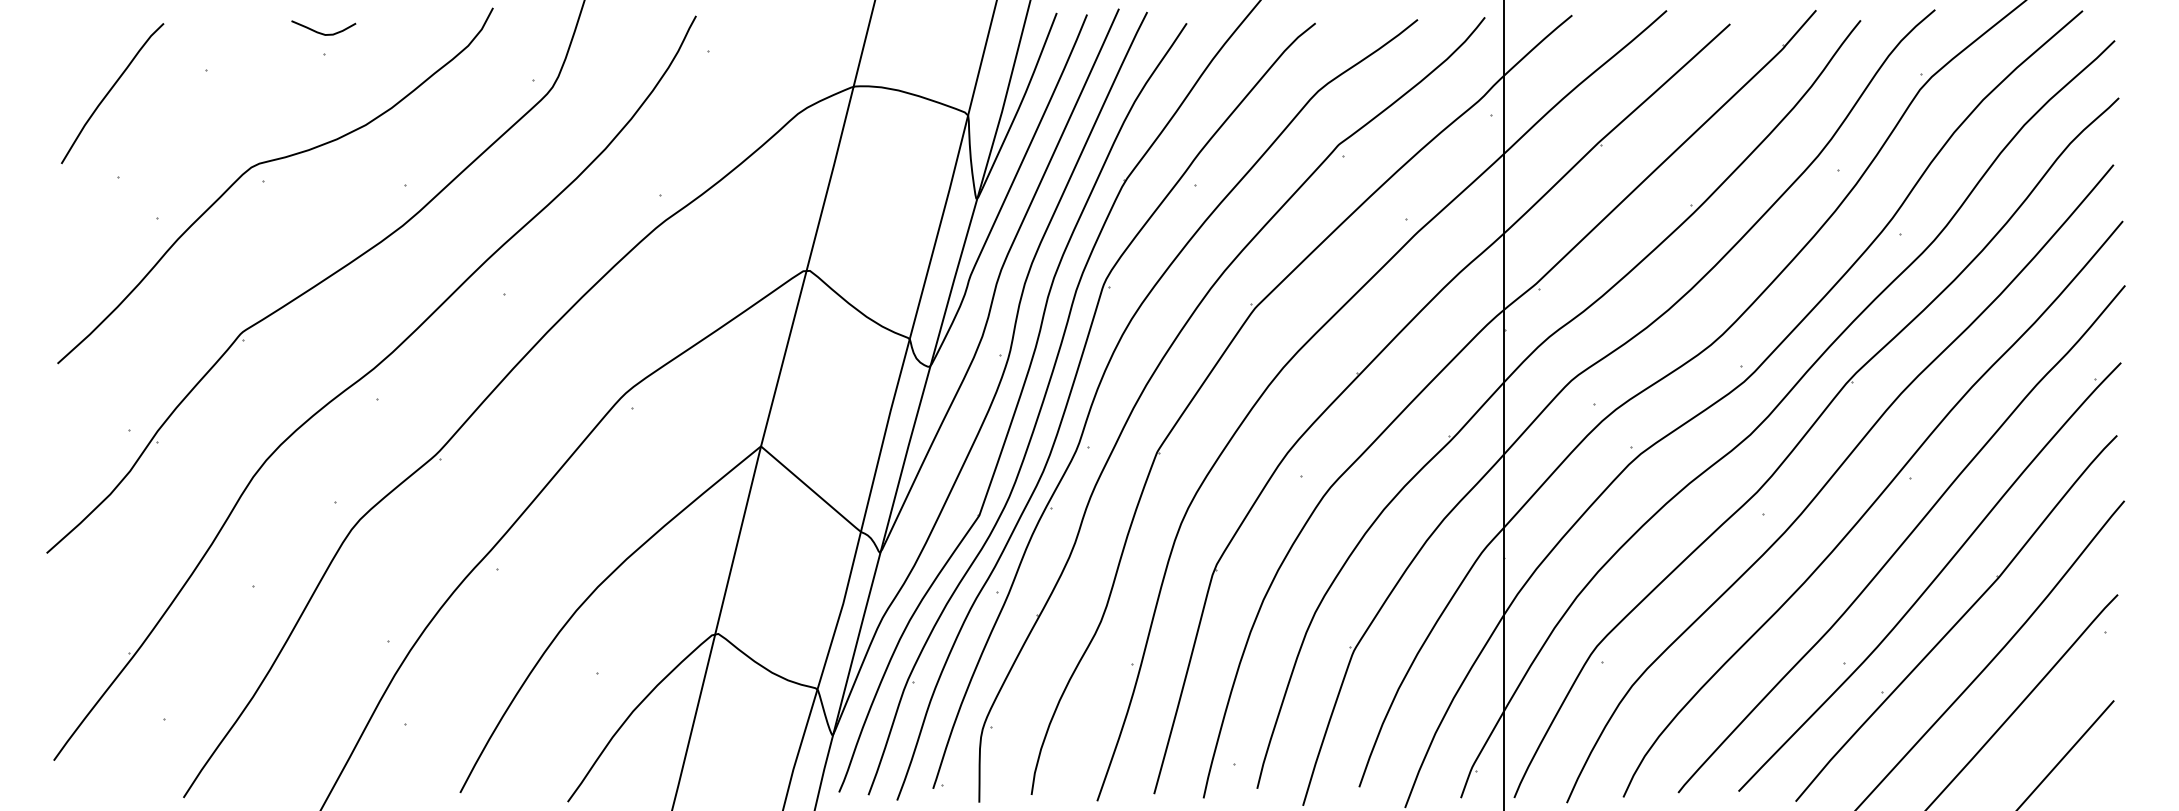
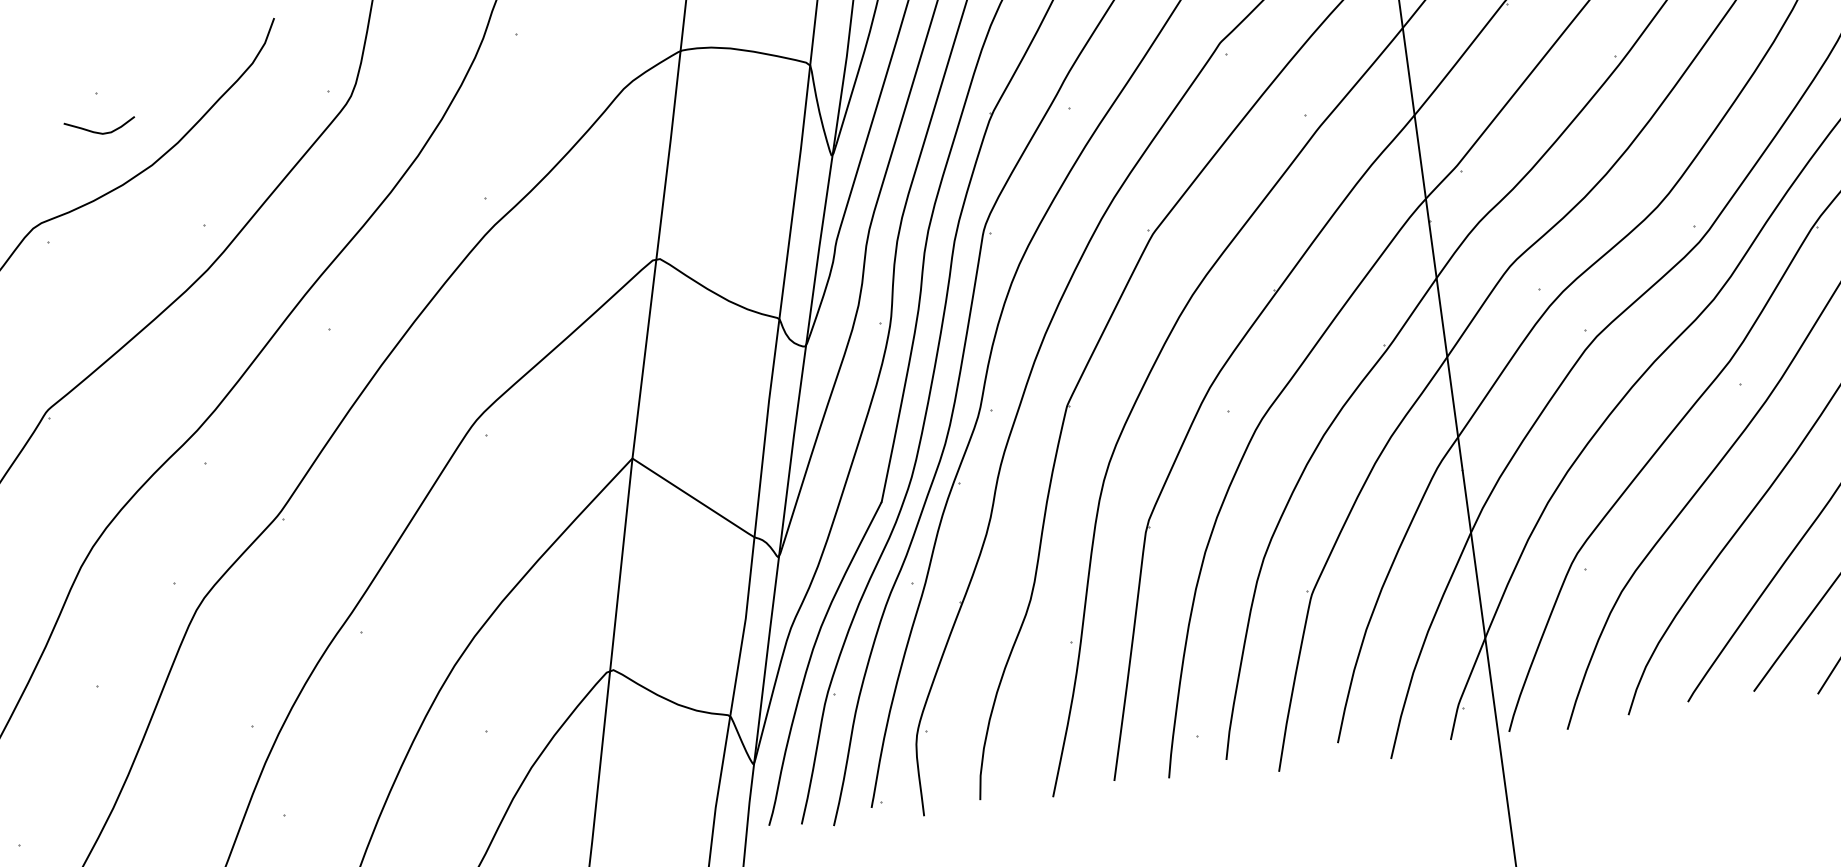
curve: (321, 32) -> (98, 131), moved

